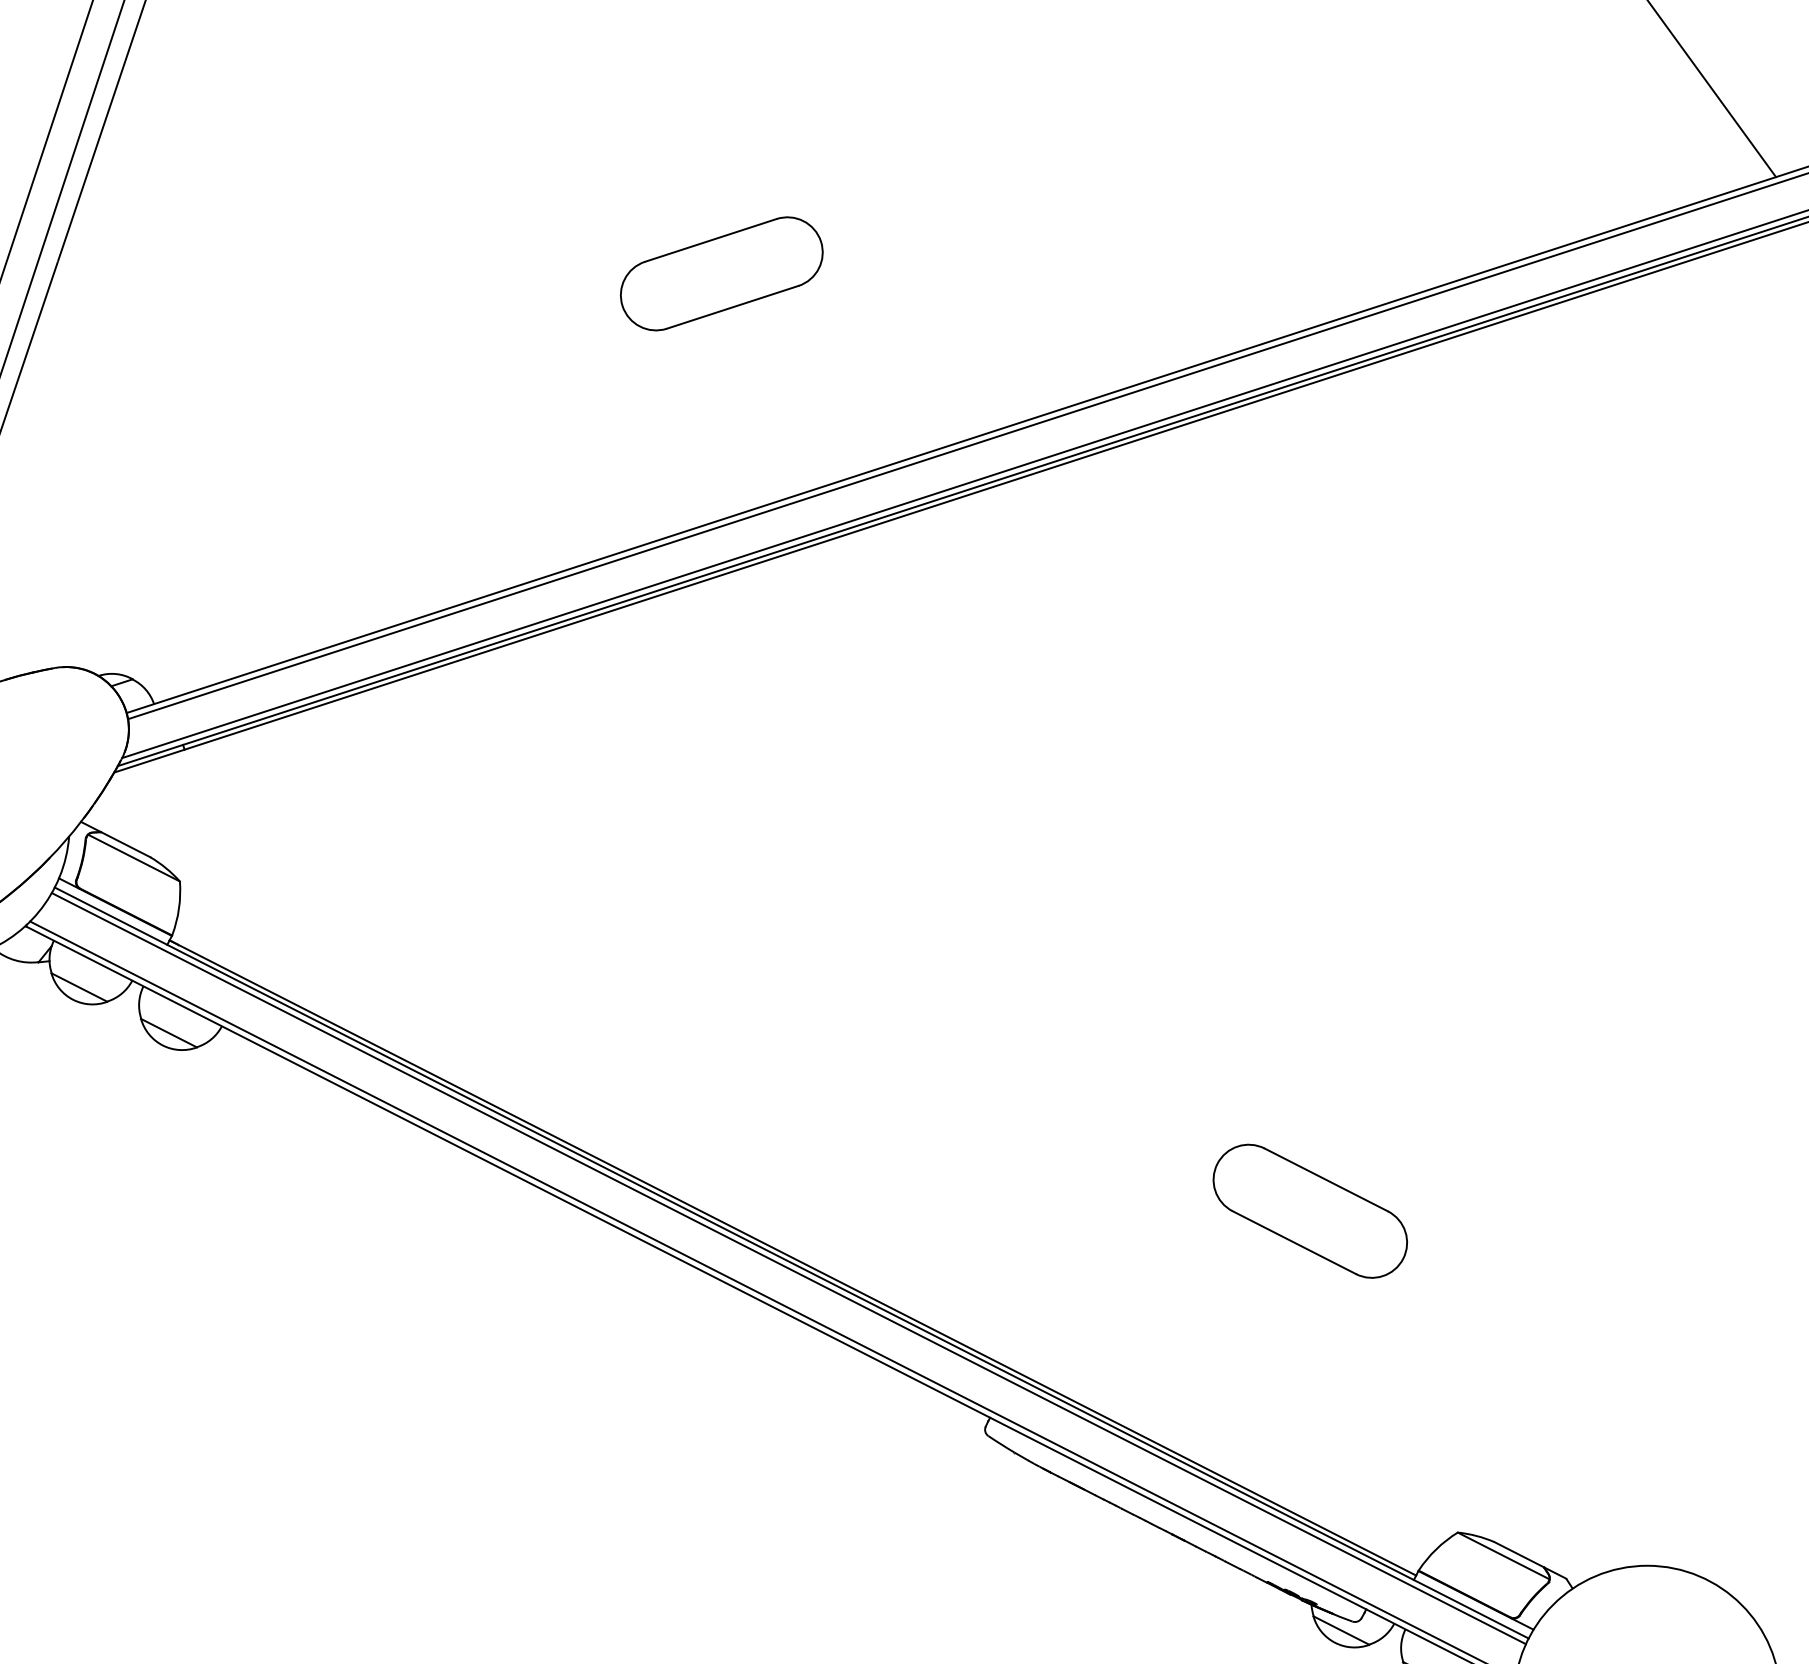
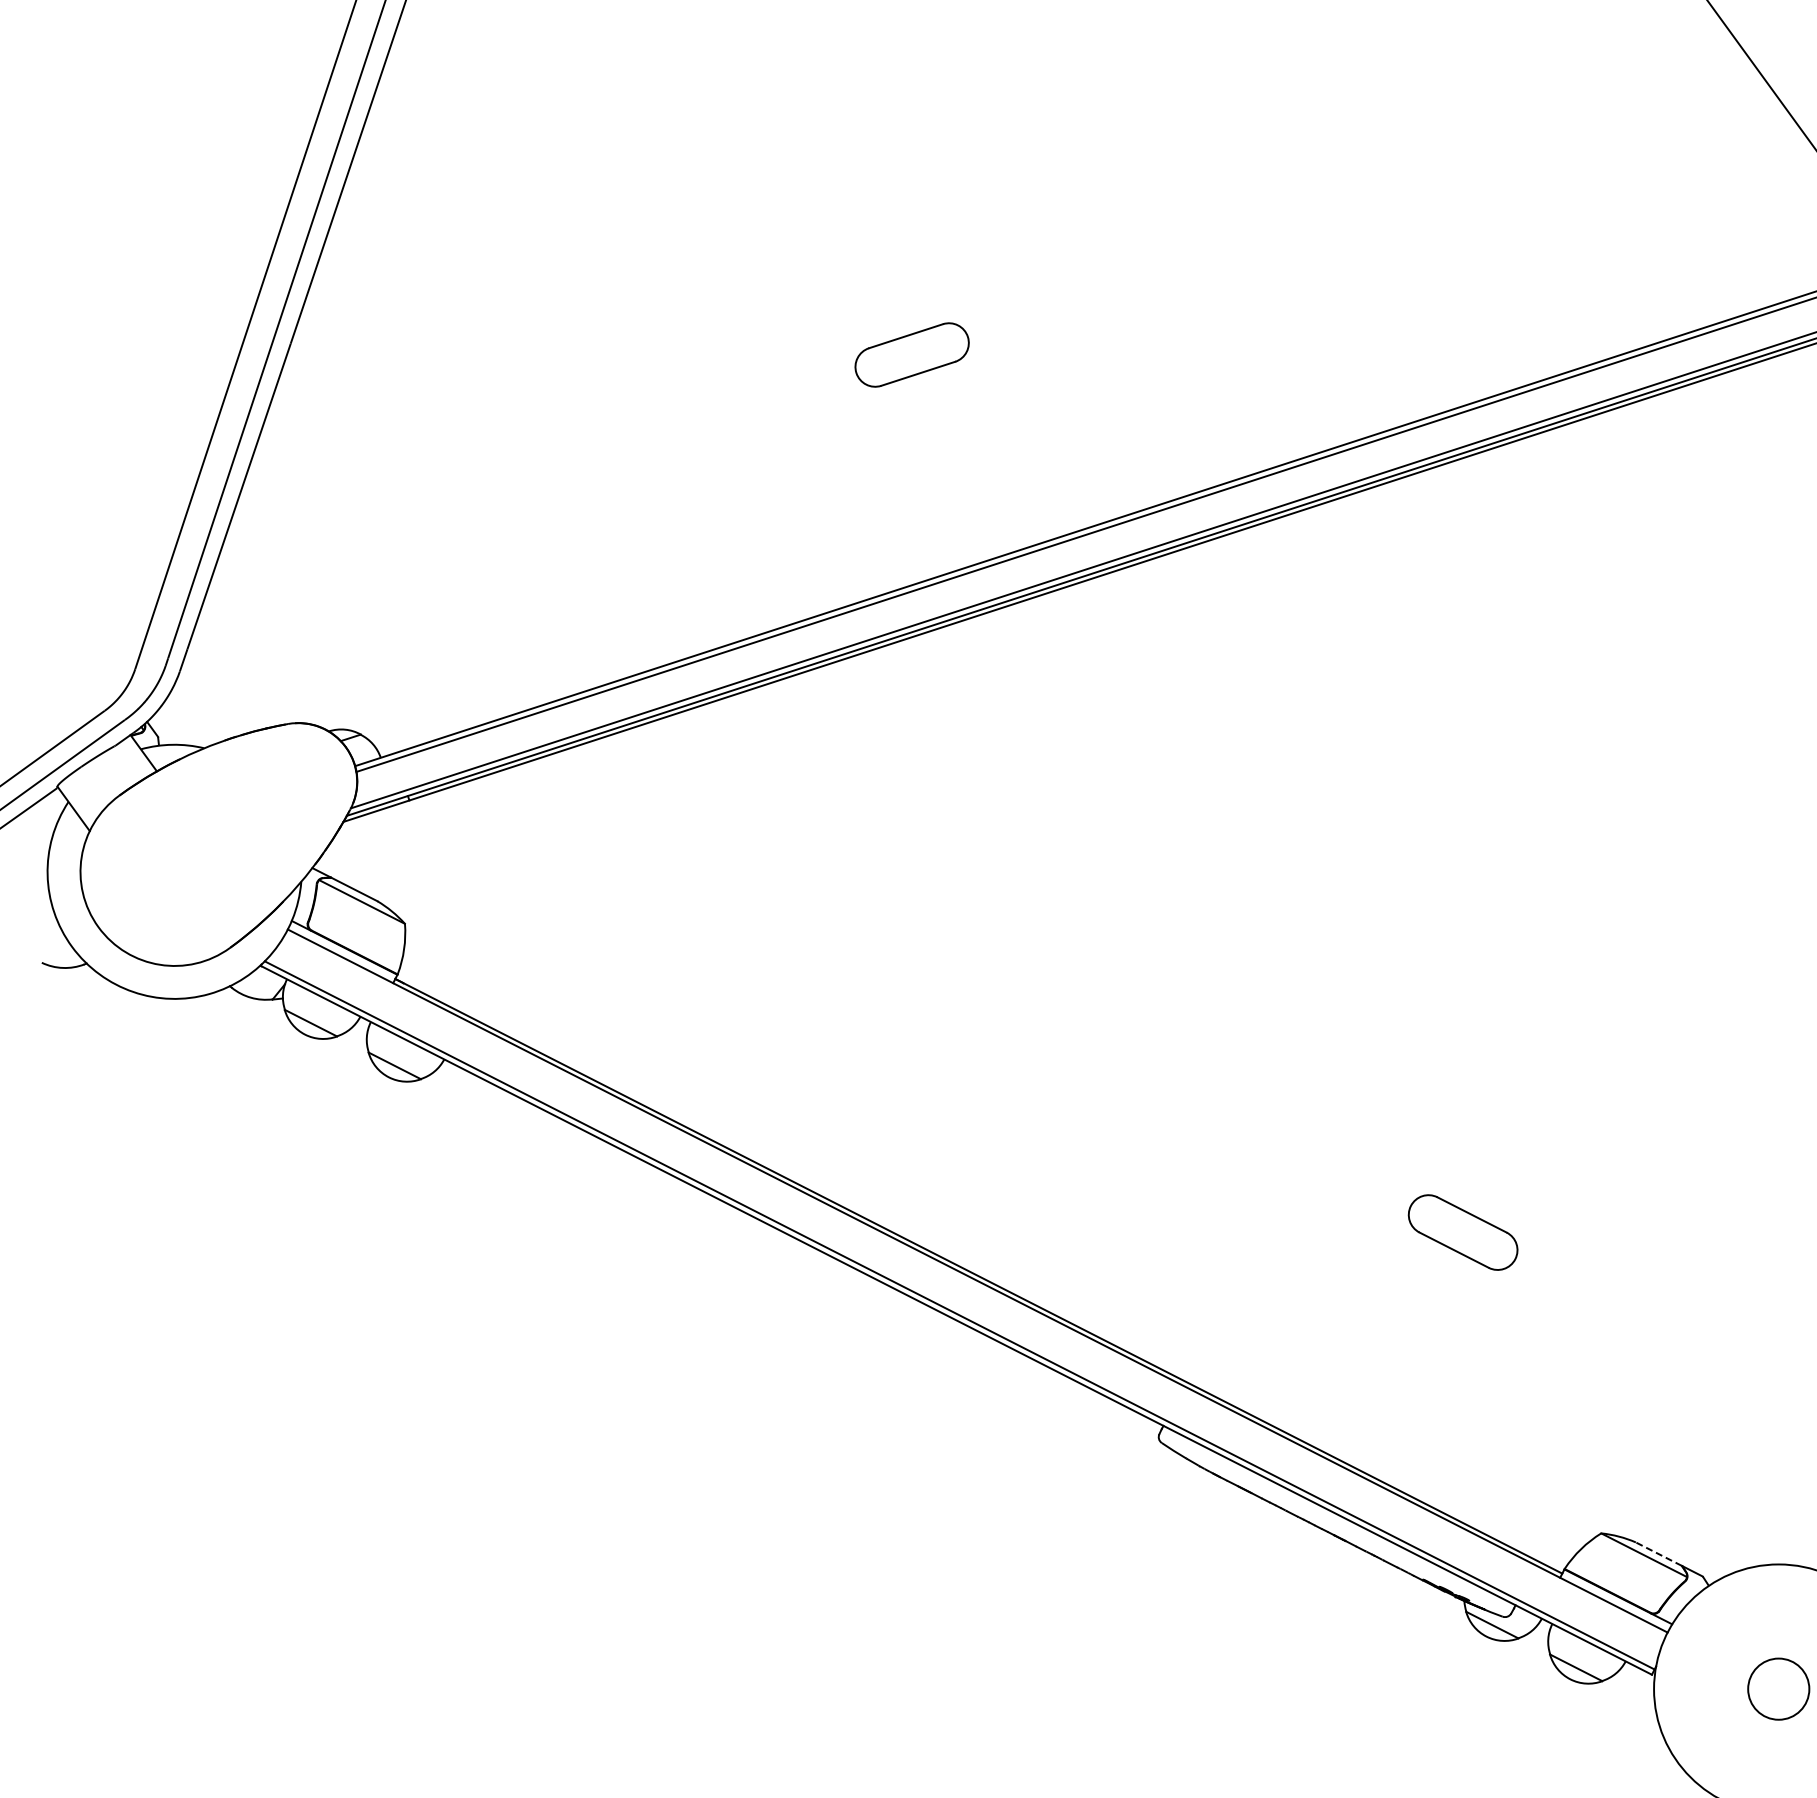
part: (720, 273) -> (911, 354), size x0.6
part: (1309, 1211) -> (1462, 1232), size x0.6
line: (789, 1267) -> (975, 1285), removed
line: (1518, 1555) -> (1658, 1554), solid -> dashed

